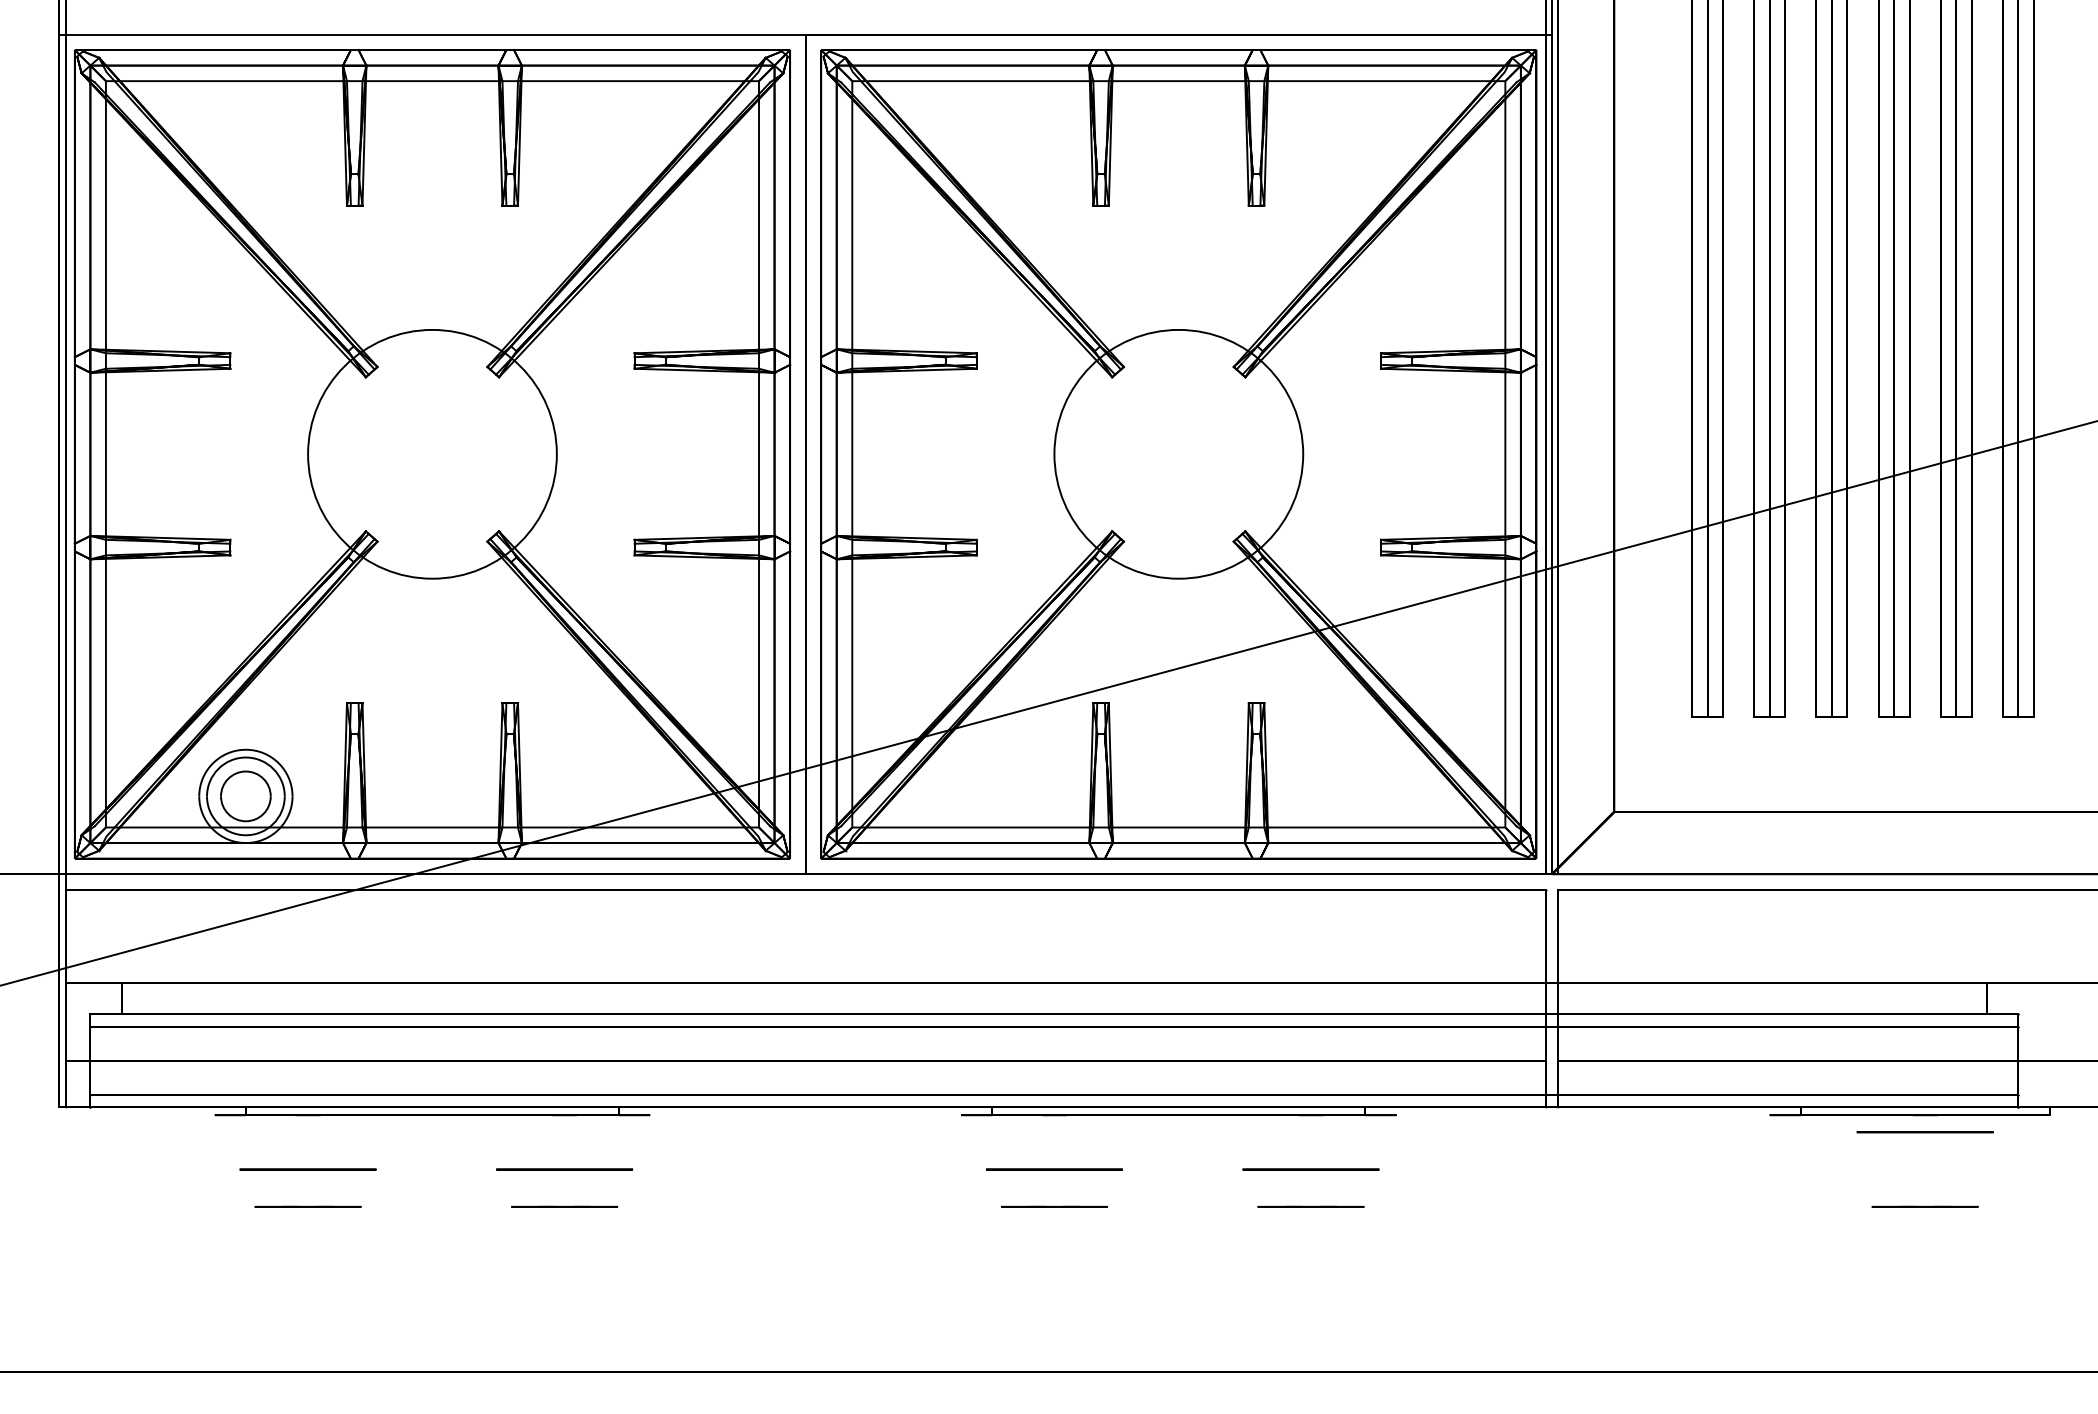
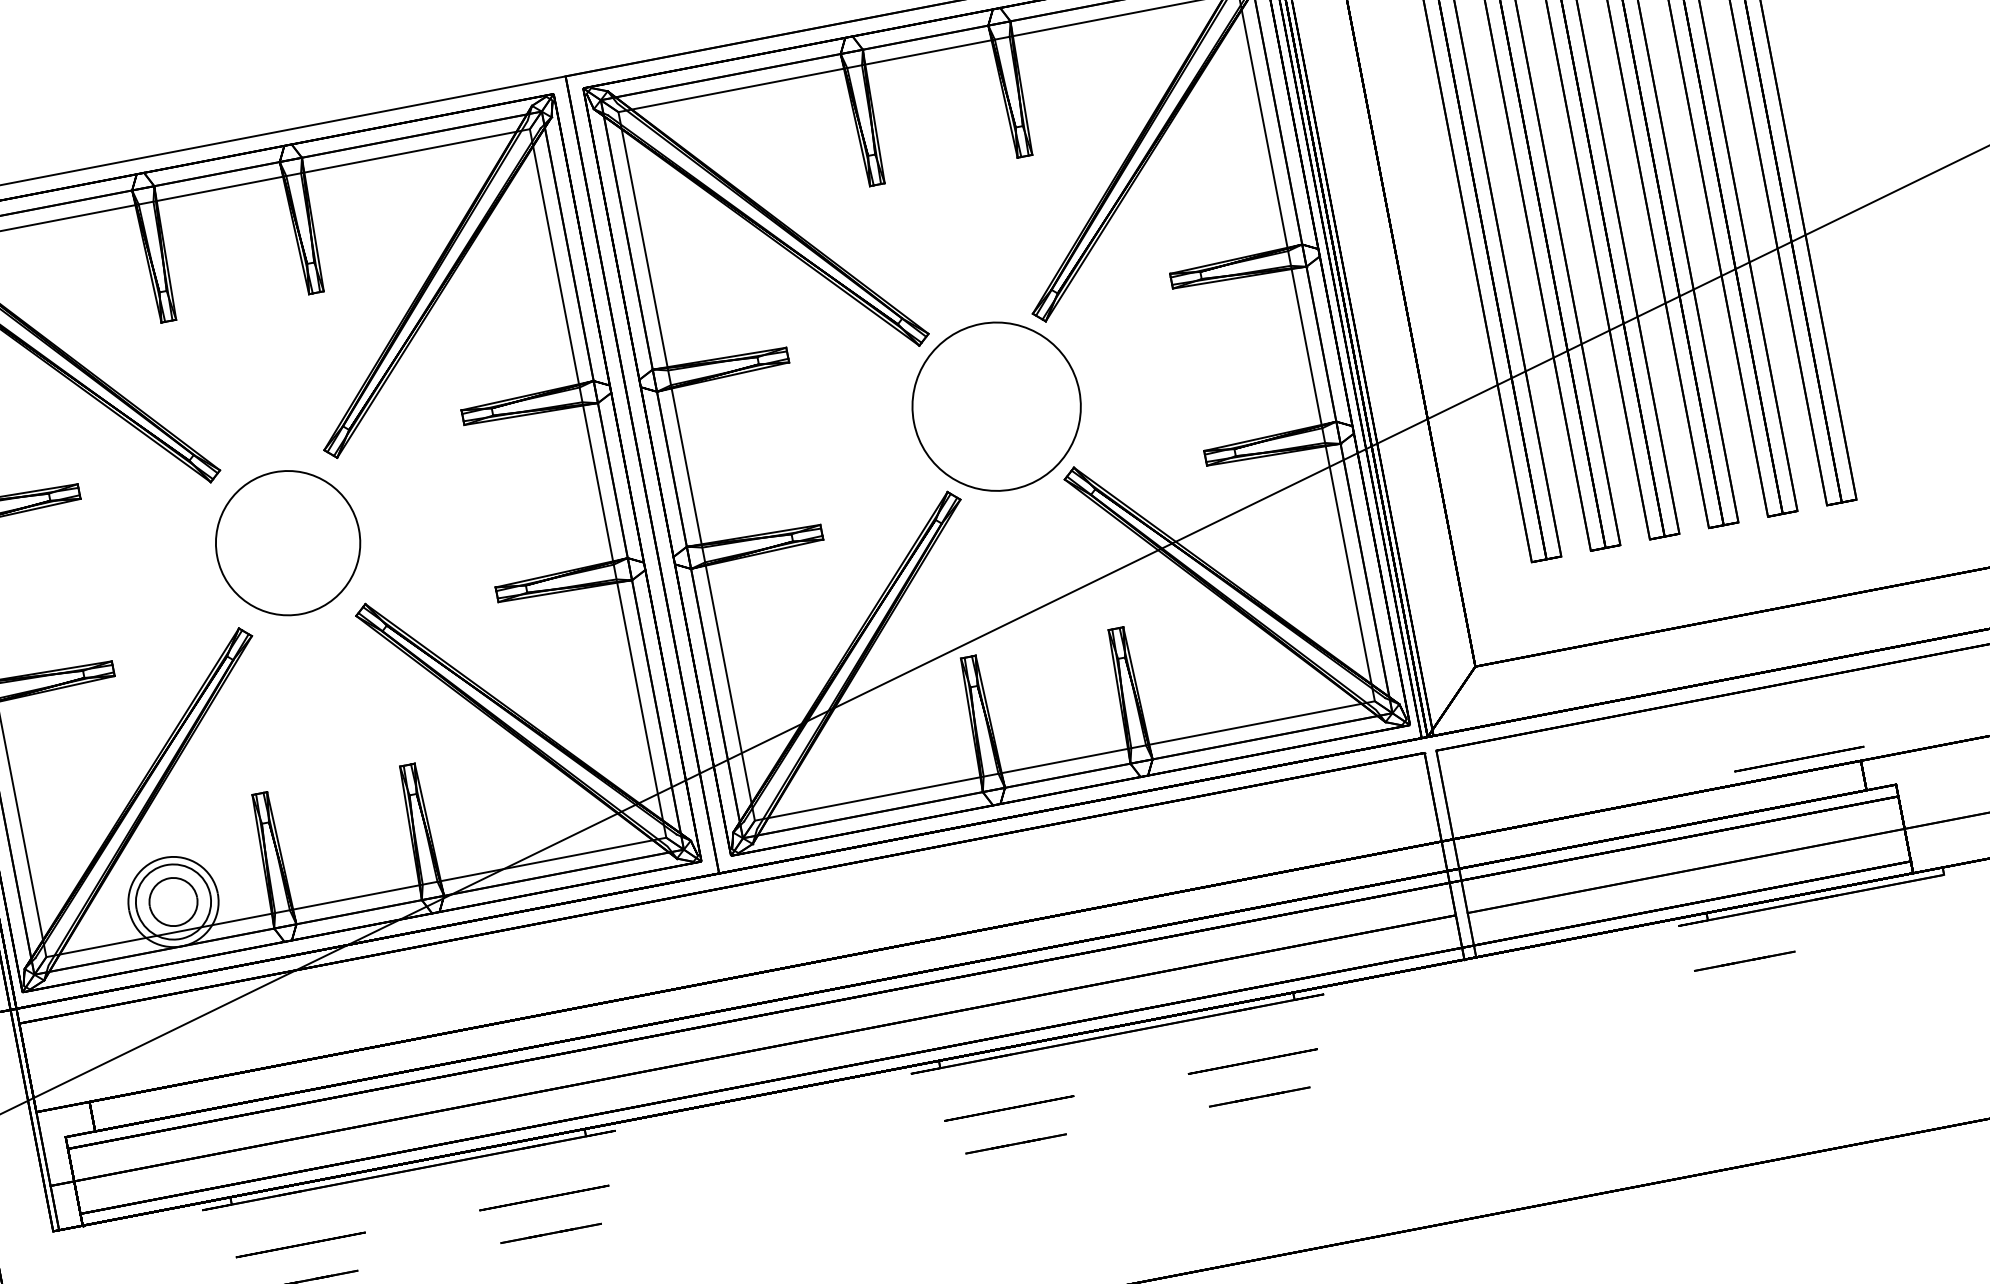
circle: (432, 453) -> (287, 542), size x0.6
circle: (1178, 453) -> (996, 406), size x0.7
circle: (1924, 1132) -> (1798, 759), moved
line: (1924, 1206) -> (1744, 961), moved

